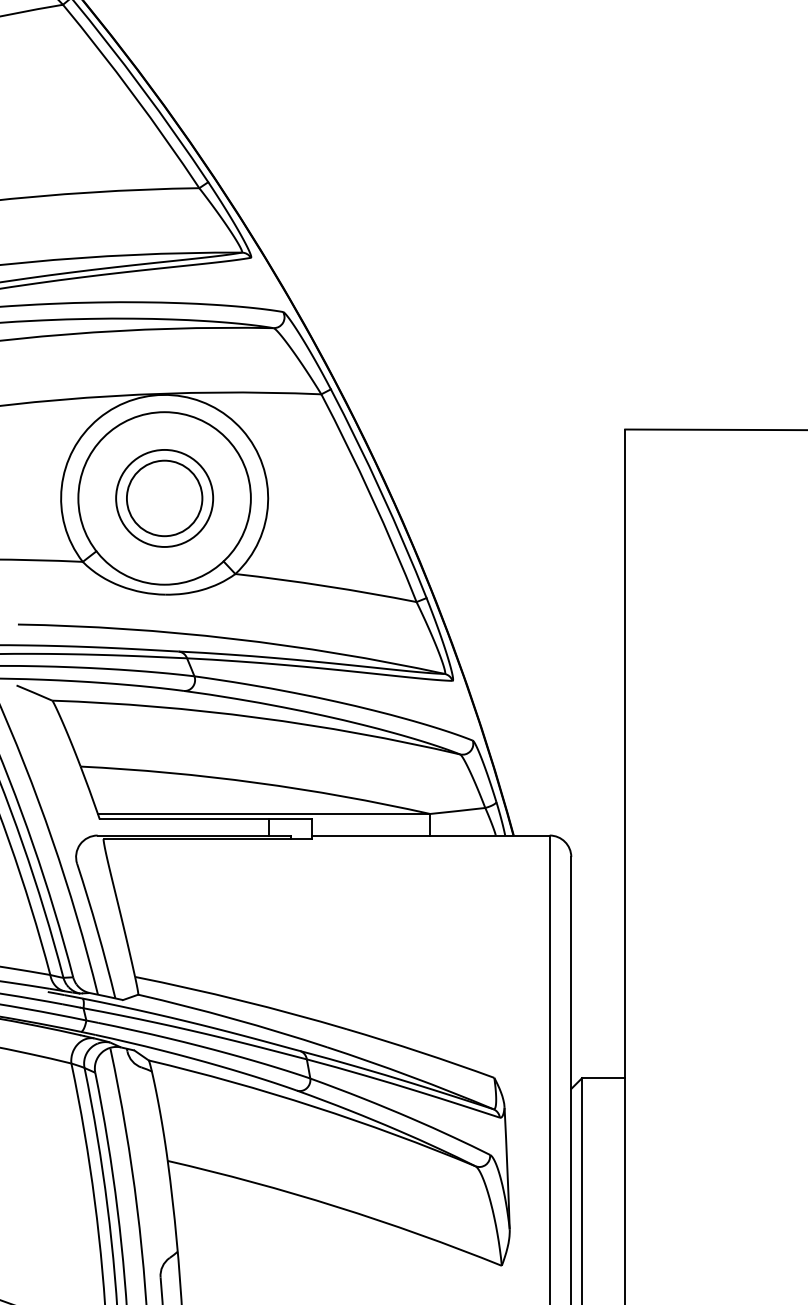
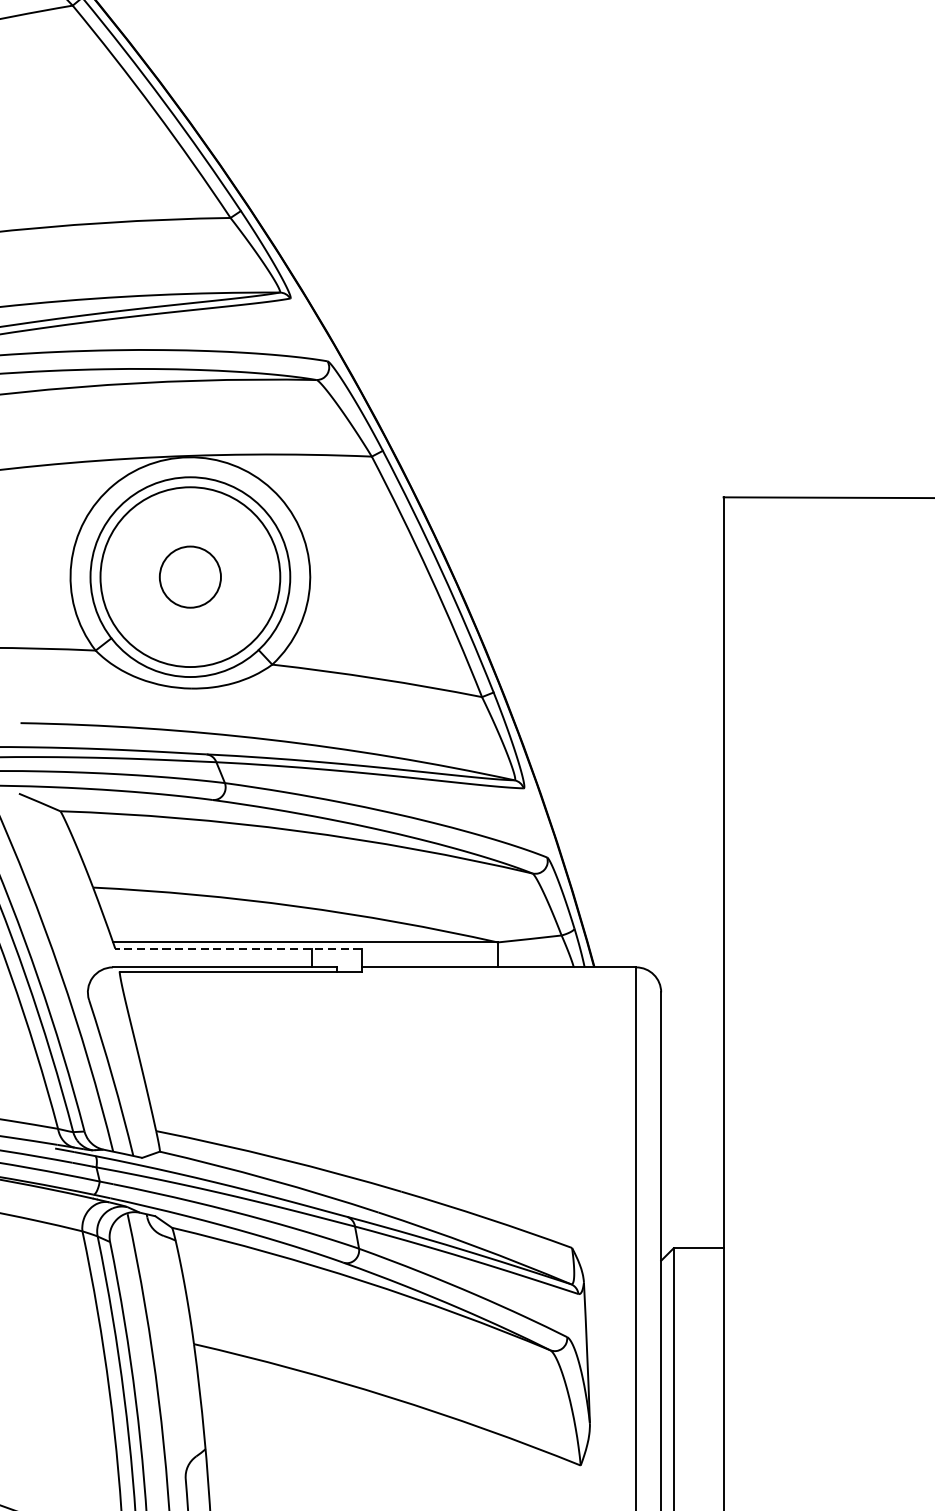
circle: (164, 497) -> (190, 576), size x1.6
circle: (164, 498) -> (190, 577), size x0.7
line: (205, 819) -> (237, 948), solid -> dashed

